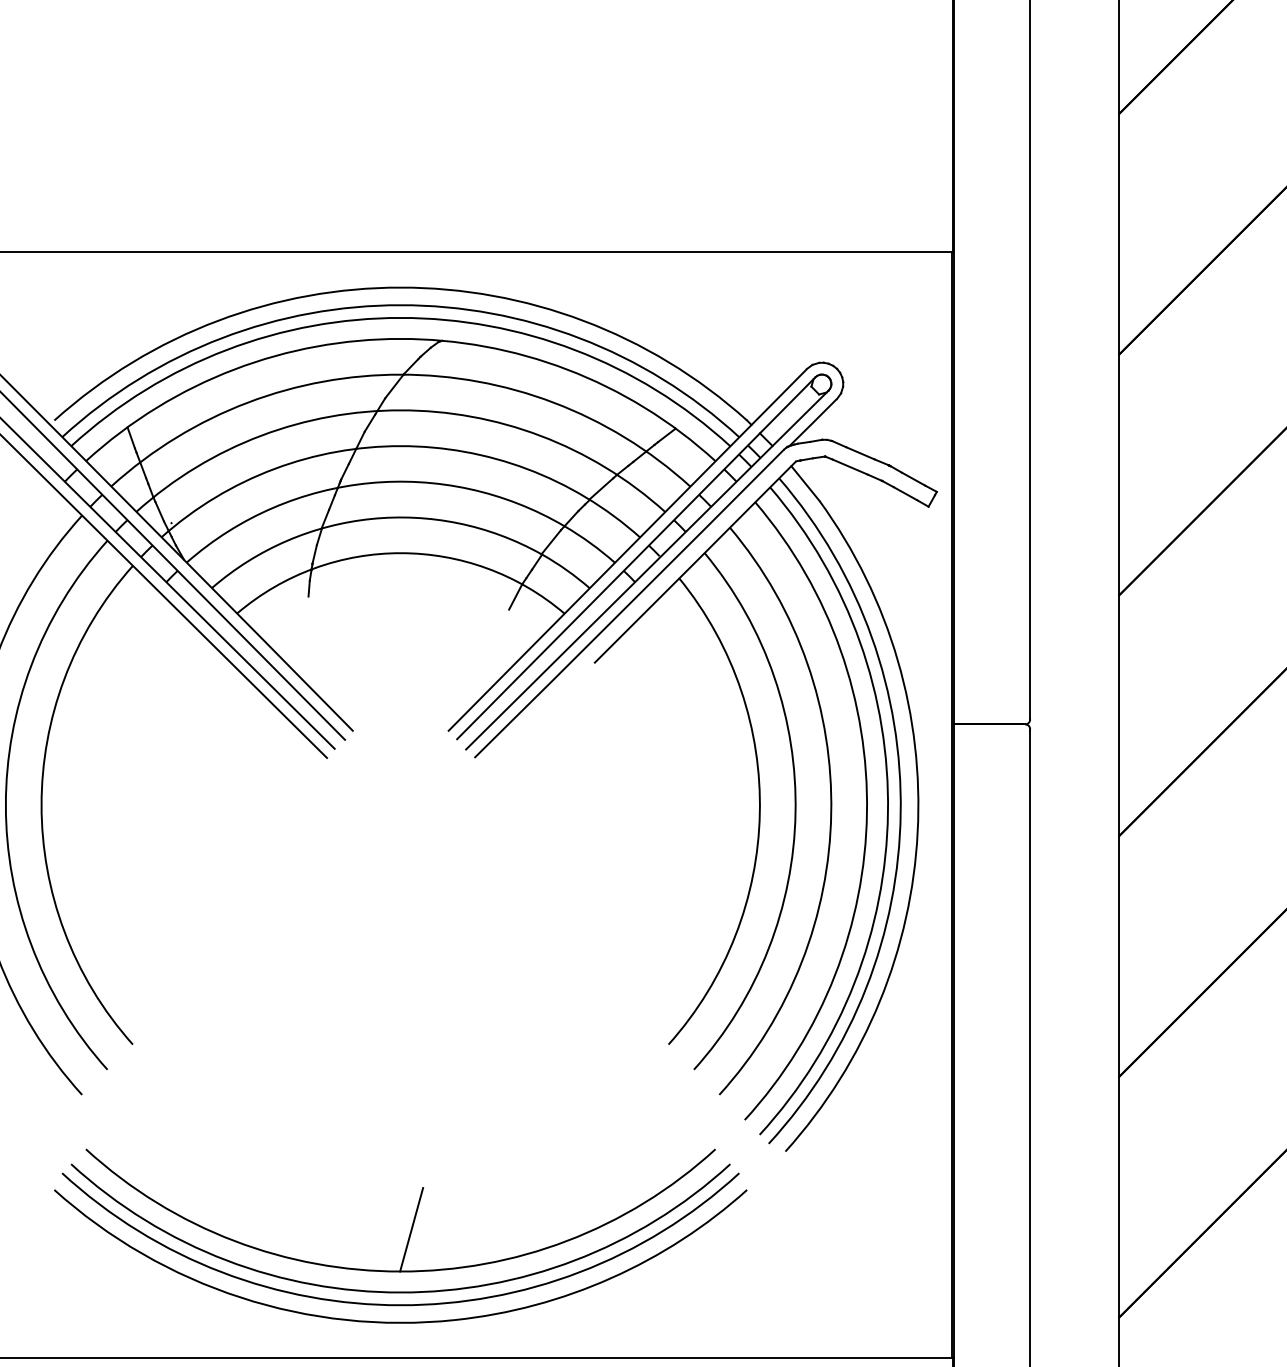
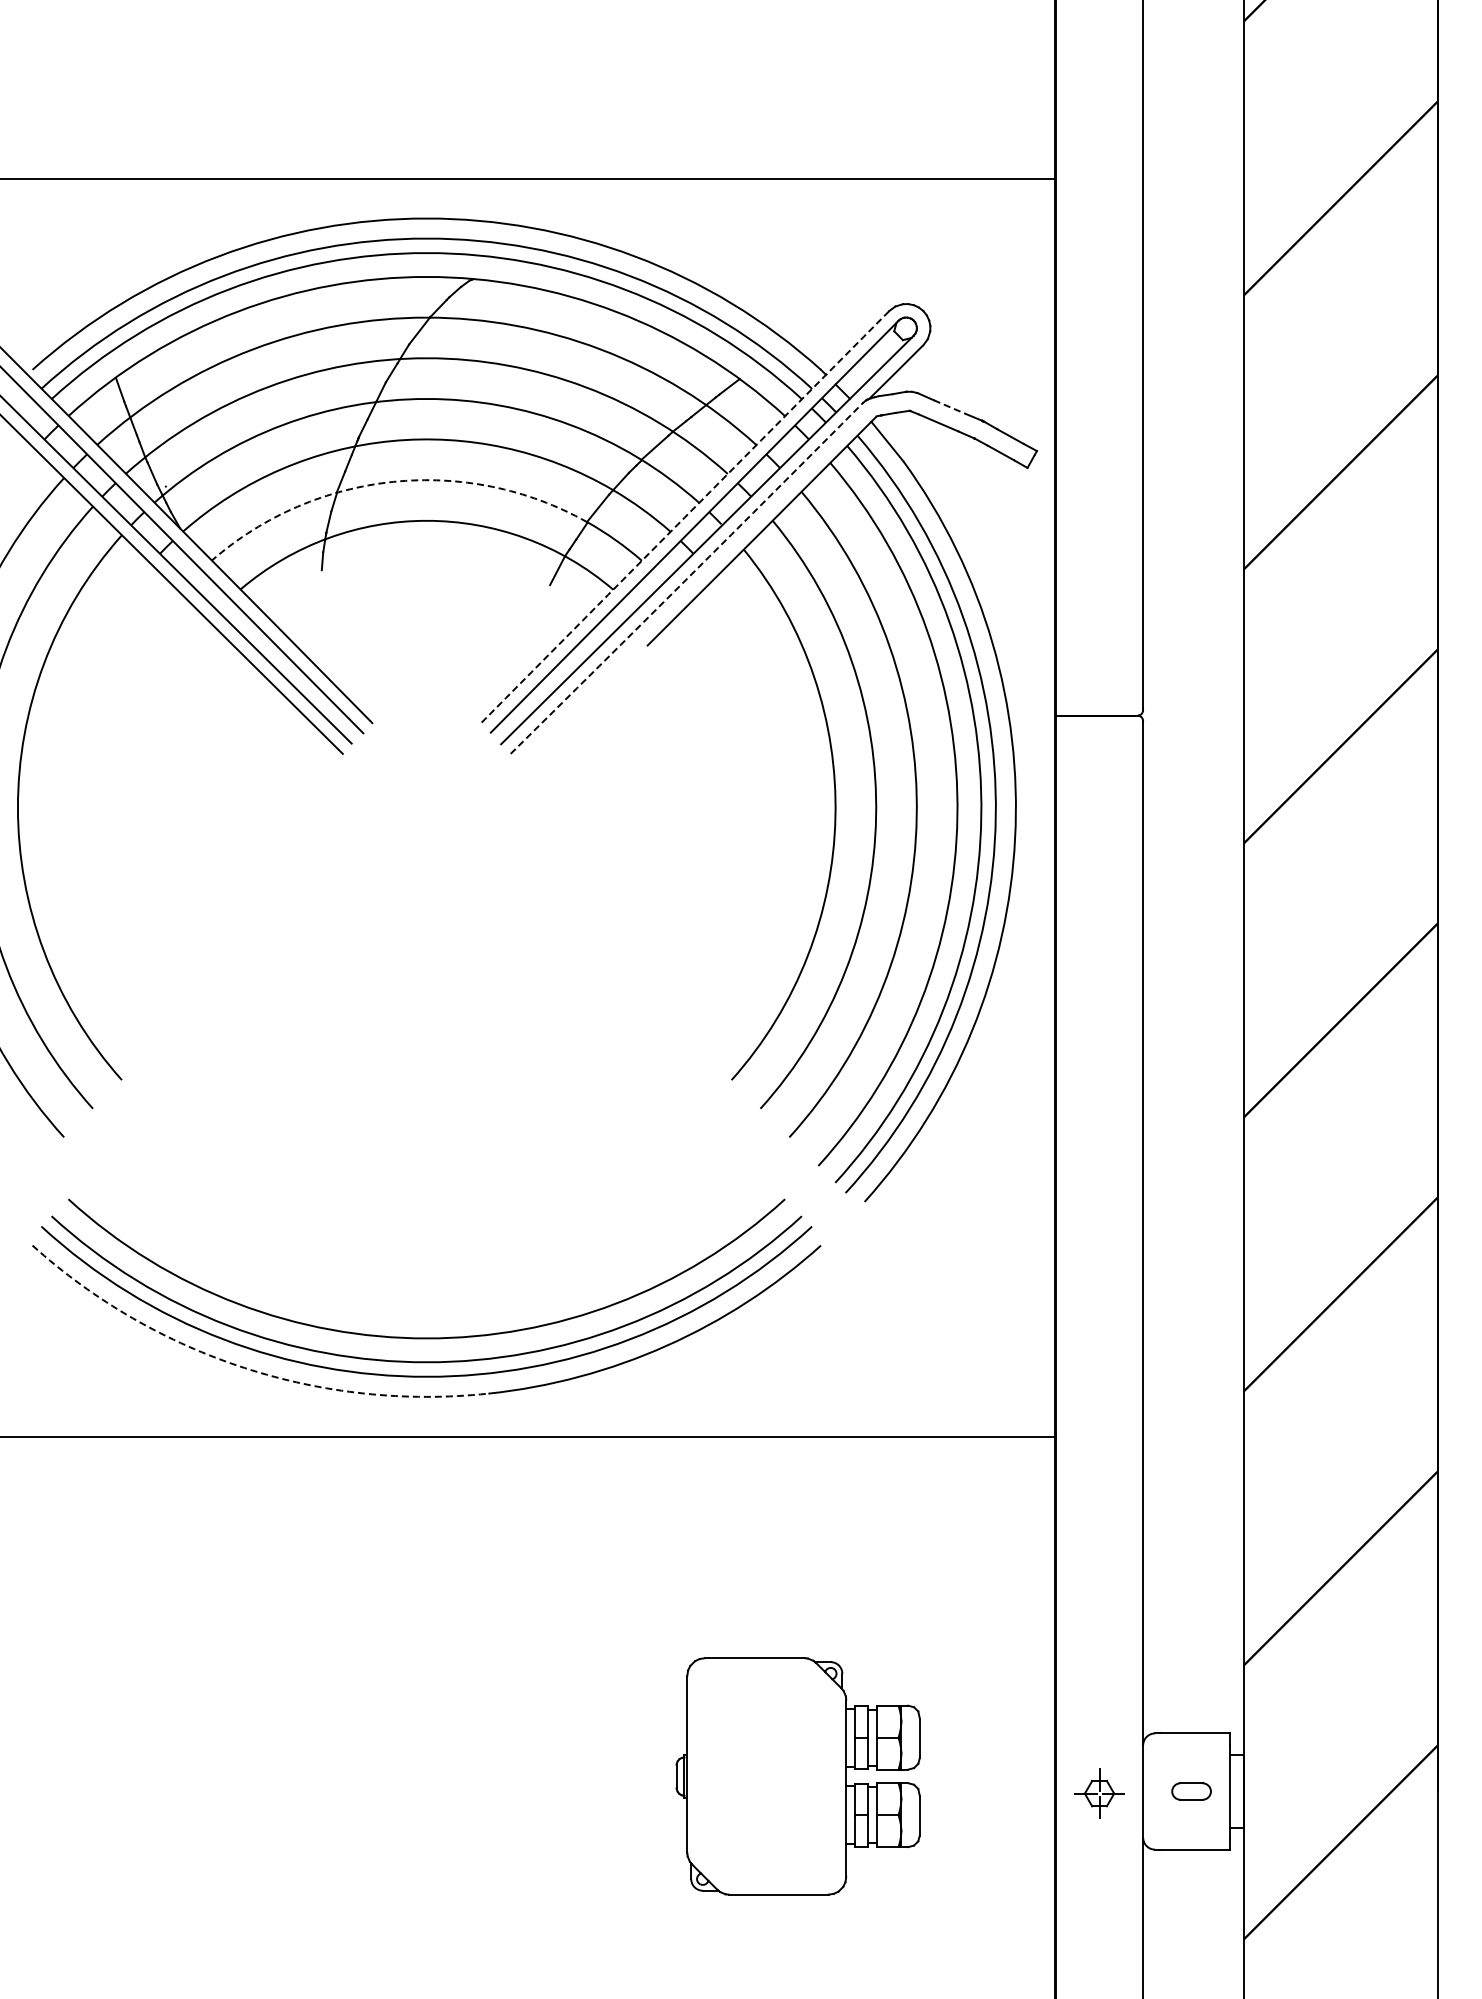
line: (860, 453) -> (949, 407), solid -> dashed
arc: (371, 518) -> (393, 481), solid -> dashed
arc: (627, 550) -> (684, 517), solid -> dashed
arc: (629, 603) -> (687, 578), solid -> dashed
line: (411, 1229) -> (439, 1290), removed
arc: (240, 1297) -> (244, 1368), solid -> dashed

